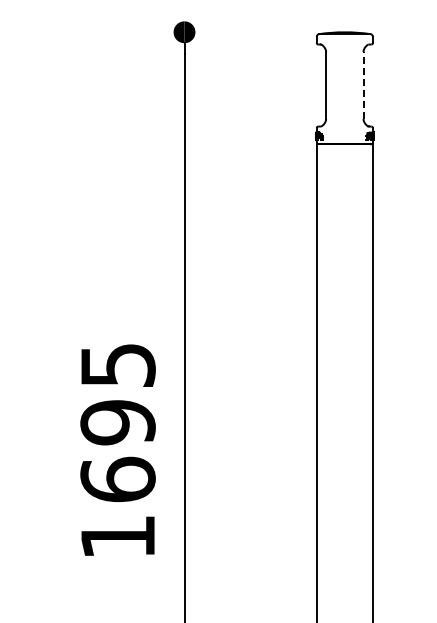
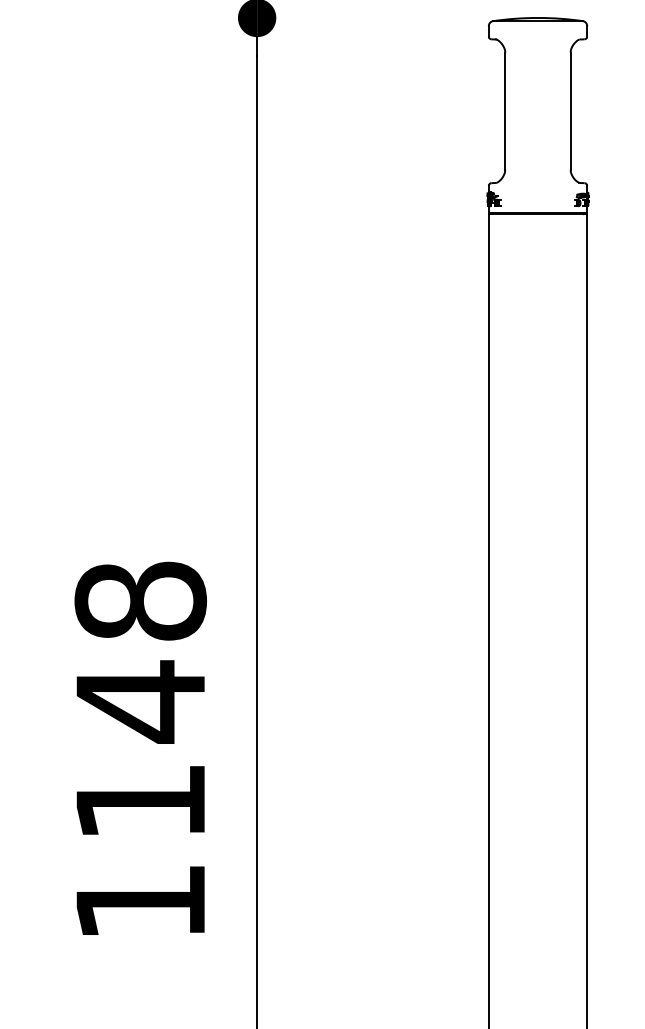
line: (363, 85) -> (570, 111), dashed -> solid
text: (117, 422) -> (139, 701), 1695 -> 1148

